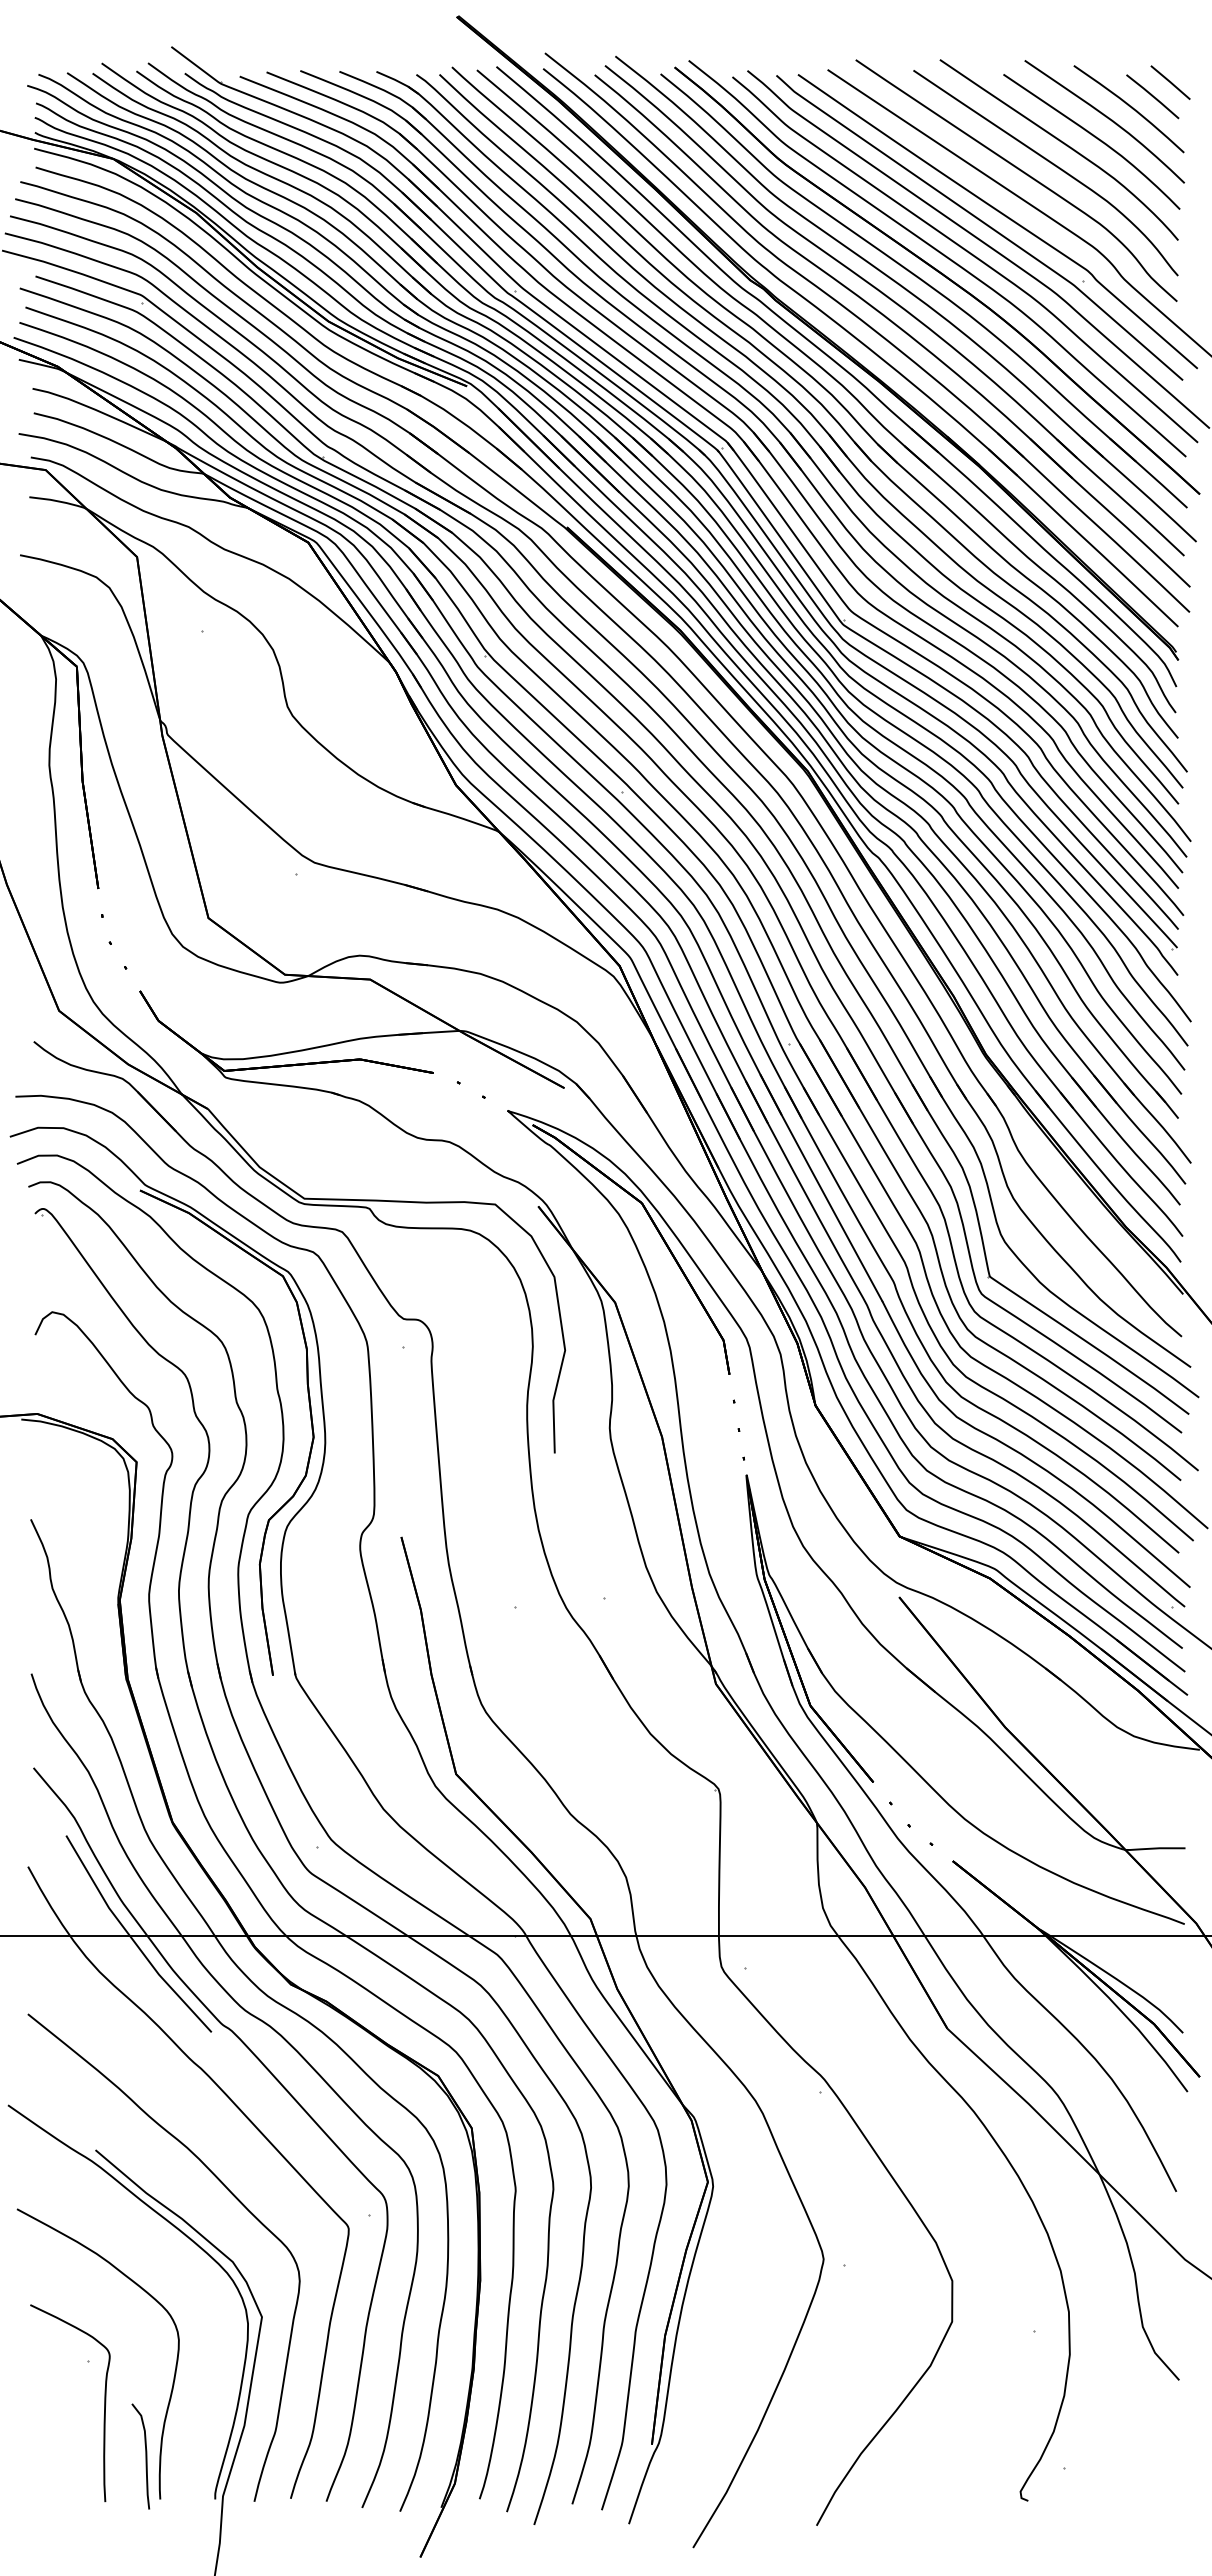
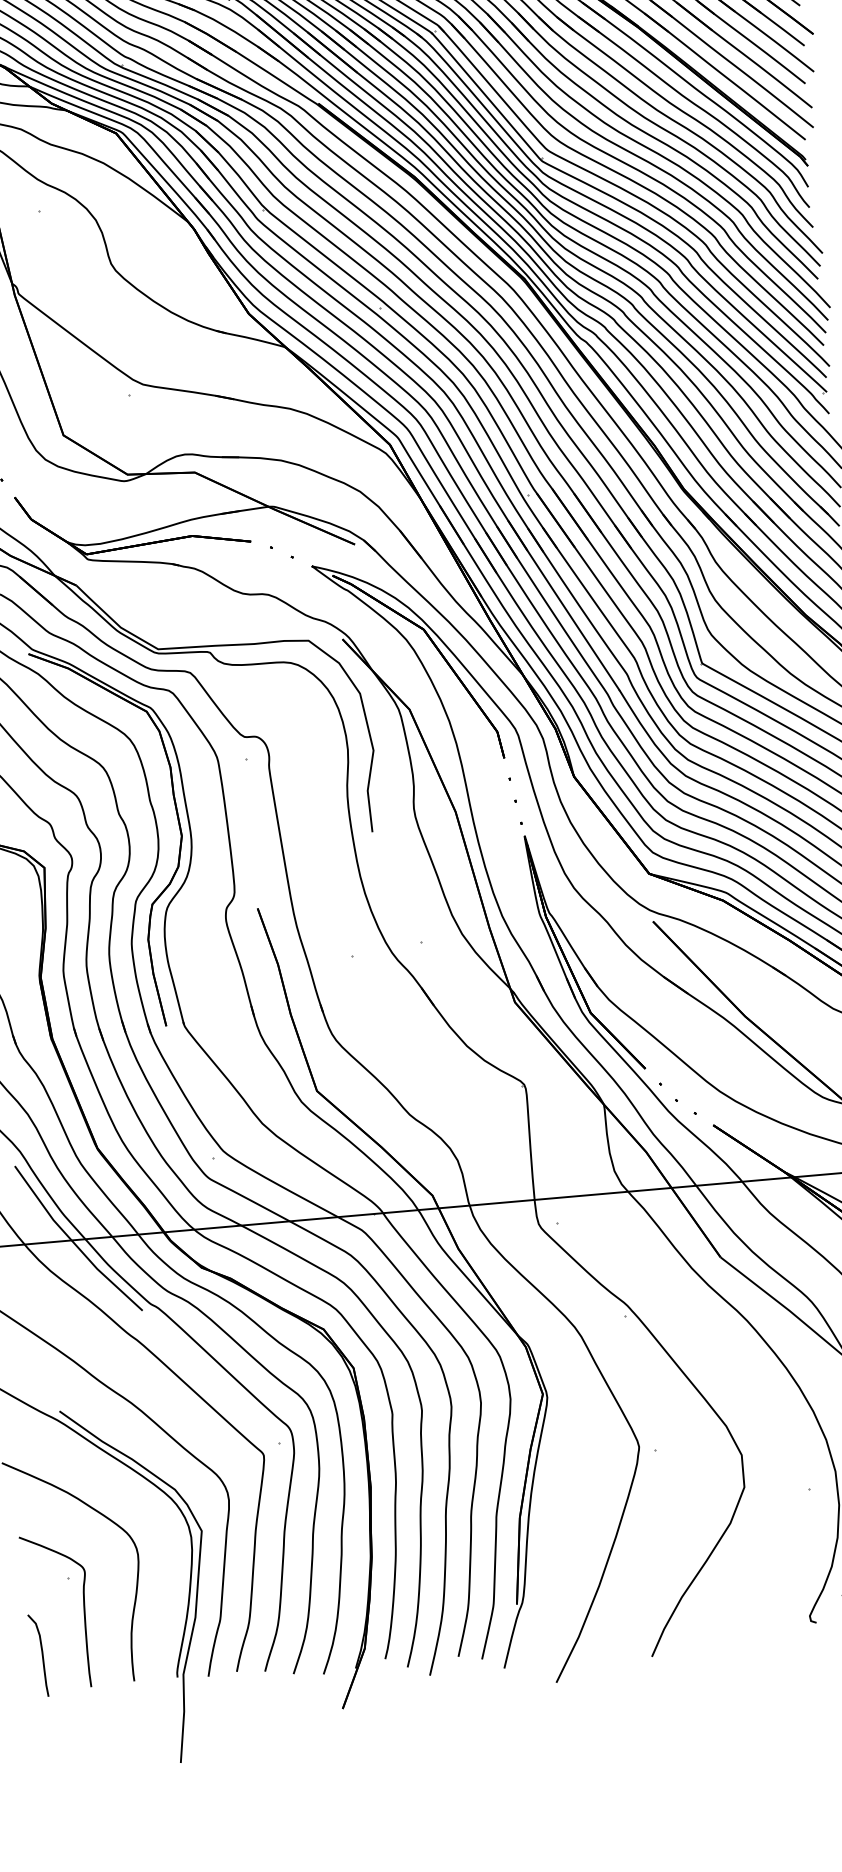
curve: (145, 2456) -> (42, 1655), moved

